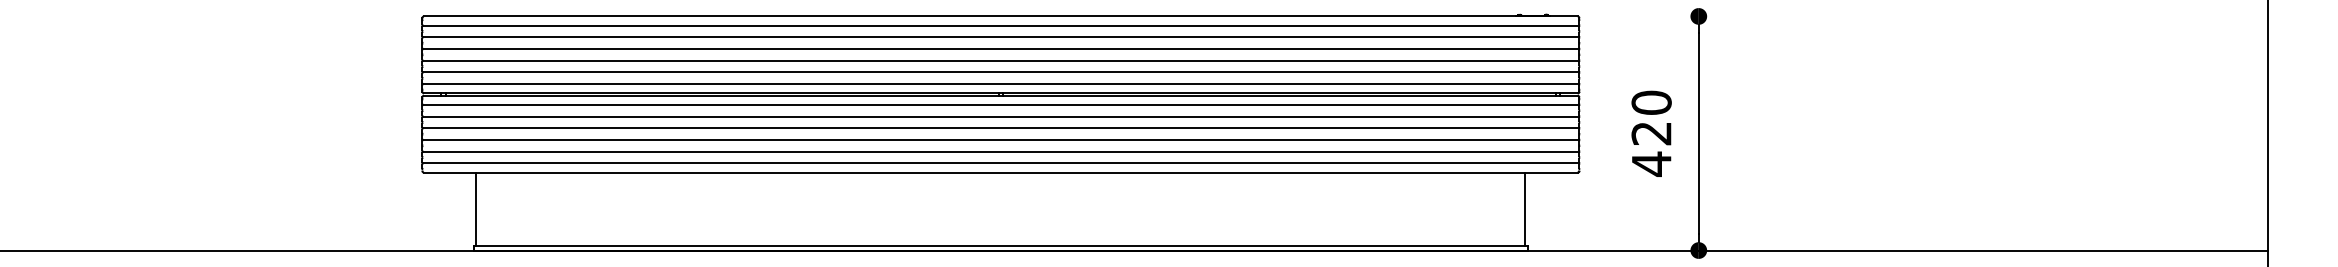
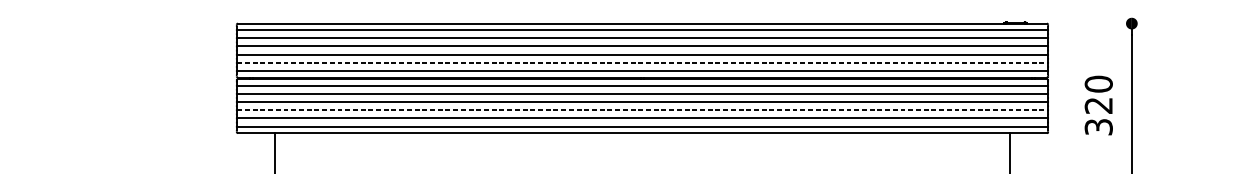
line: (1000, 72) -> (642, 62), solid -> dashed
line: (1000, 140) -> (642, 110), solid -> dashed
text: (1651, 163) -> (1098, 126), 420 -> 320

